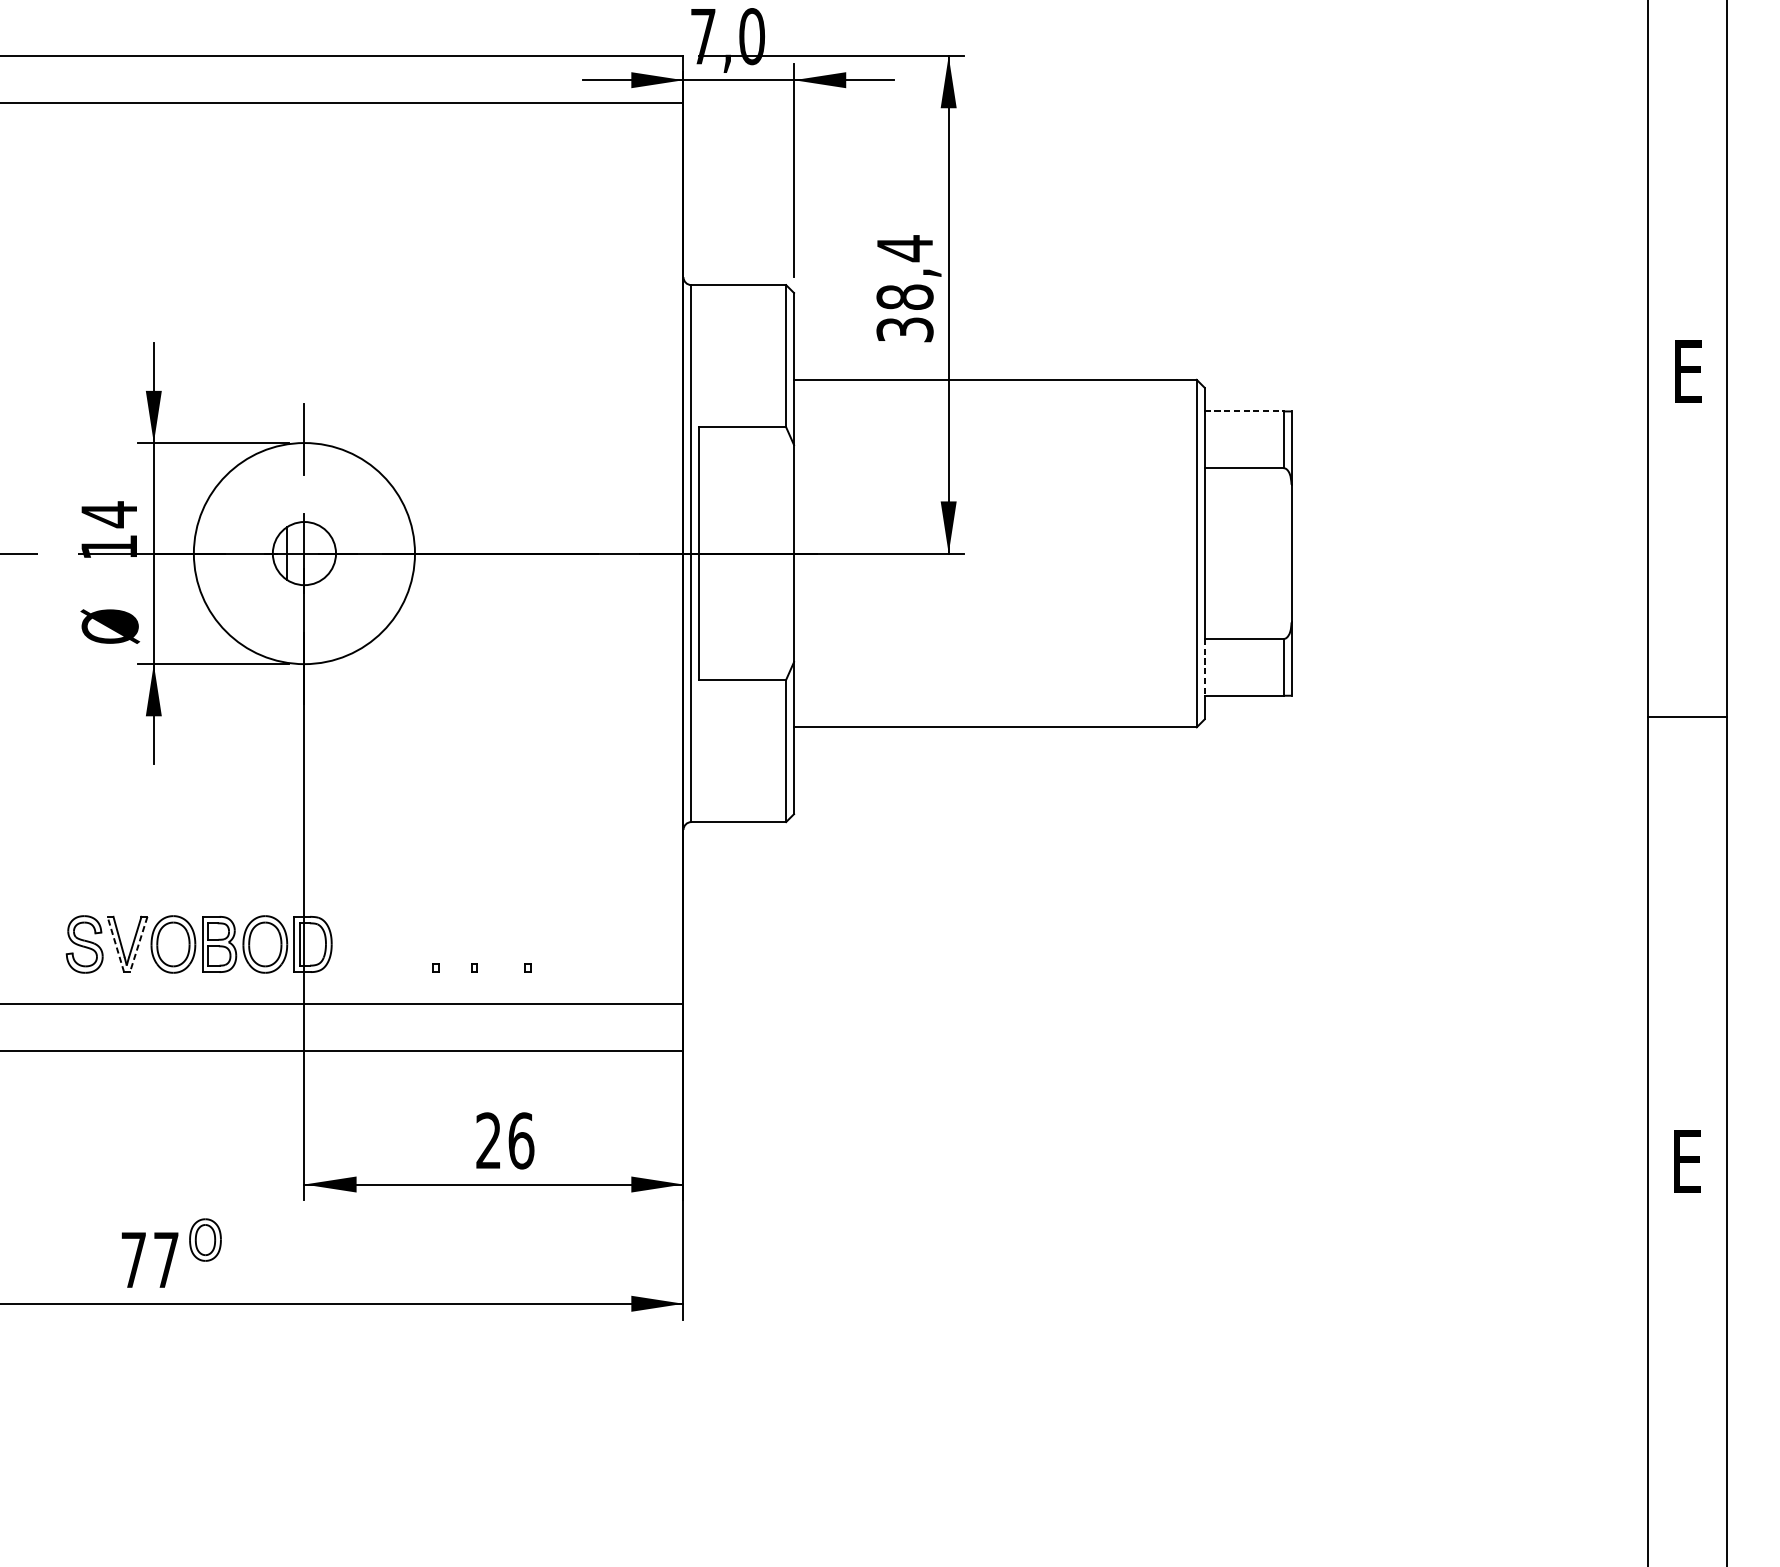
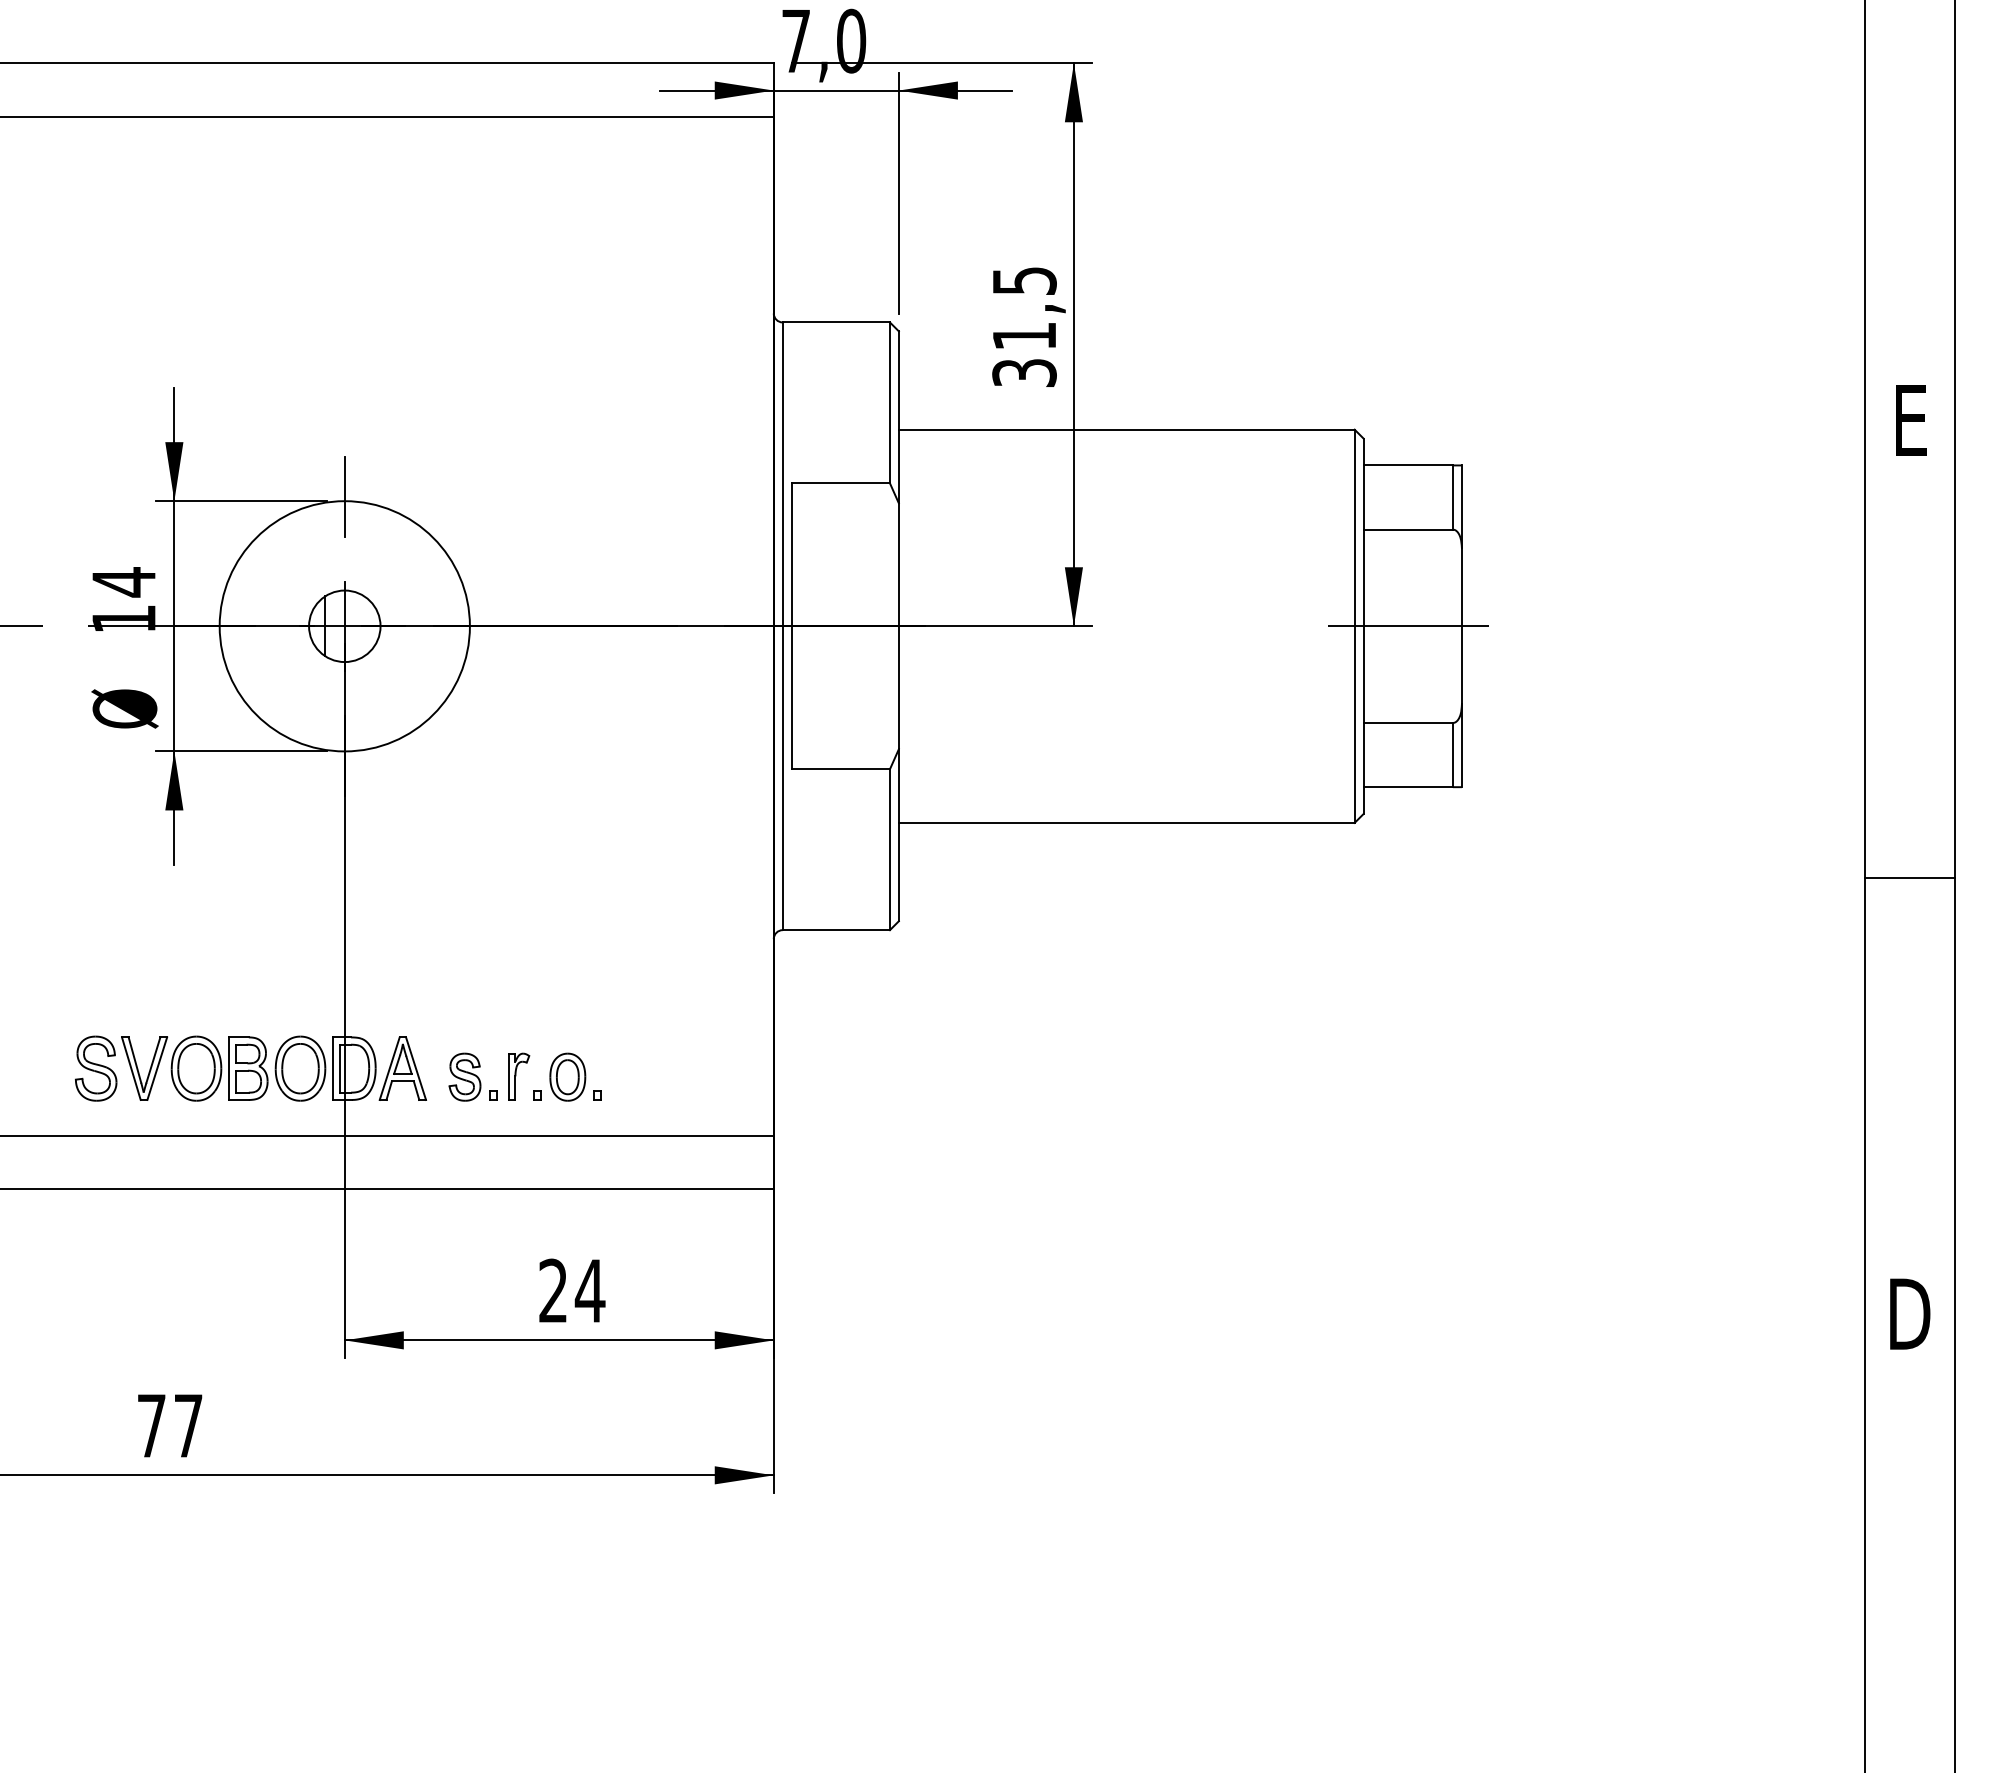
text: (905, 271) -> (1024, 307), 38,4 -> 31,5
line: (1244, 411) -> (1408, 465), dashed -> solid
line: (1243, 553) -> (1407, 626), added
line: (1204, 667) -> (1363, 755), dashed -> solid
line: (1687, 717) -> (1909, 877), moved
line: (115, 944) -> (131, 1068), dashed -> solid
line: (138, 944) -> (157, 1068), dashed -> solid
part: (355, 944) -> (402, 1068), added
part: (410, 951) -> (464, 1076), added
part: (458, 951) -> (519, 1076), added
text: (520, 1140) -> (589, 1290), 26 -> 24
text: (1687, 1160) -> (1910, 1313), E -> D
part: (205, 1239) -> (567, 1076), moved

